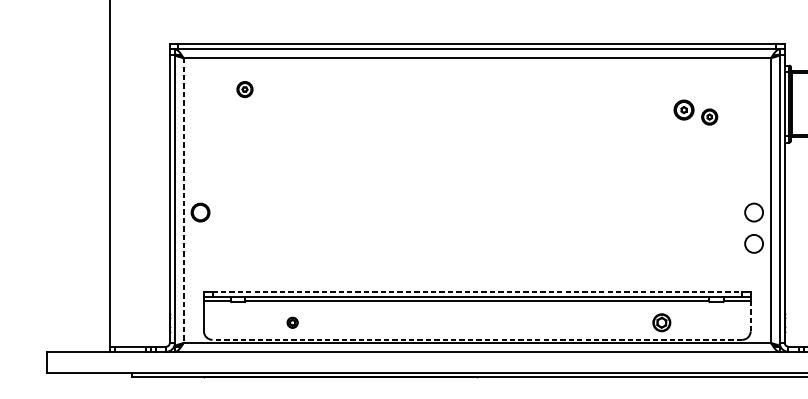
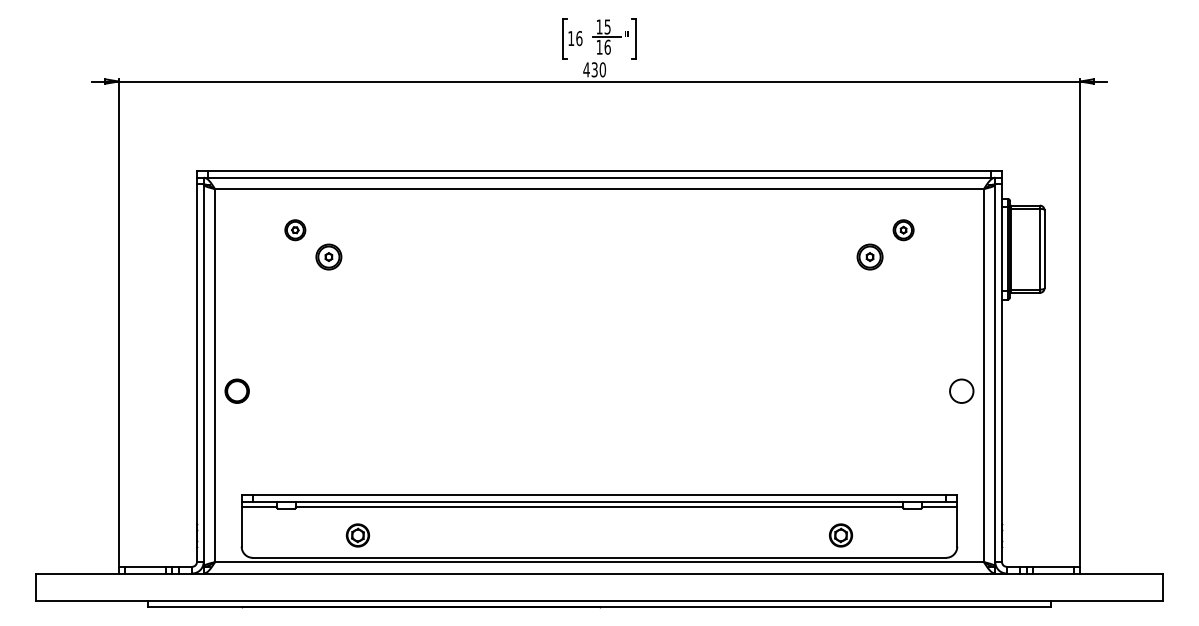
part: (270, 109) -> (328, 256), added
part: (709, 117) -> (903, 230), moved
line: (183, 200) -> (215, 375), dashed -> solid
circle: (753, 243) -> (961, 431), removed
line: (477, 292) -> (599, 495), dashed -> solid
line: (750, 316) -> (957, 527), dashed -> solid
part: (292, 322) -> (357, 535), size x1.67
line: (477, 339) -> (599, 557), dashed -> solid

